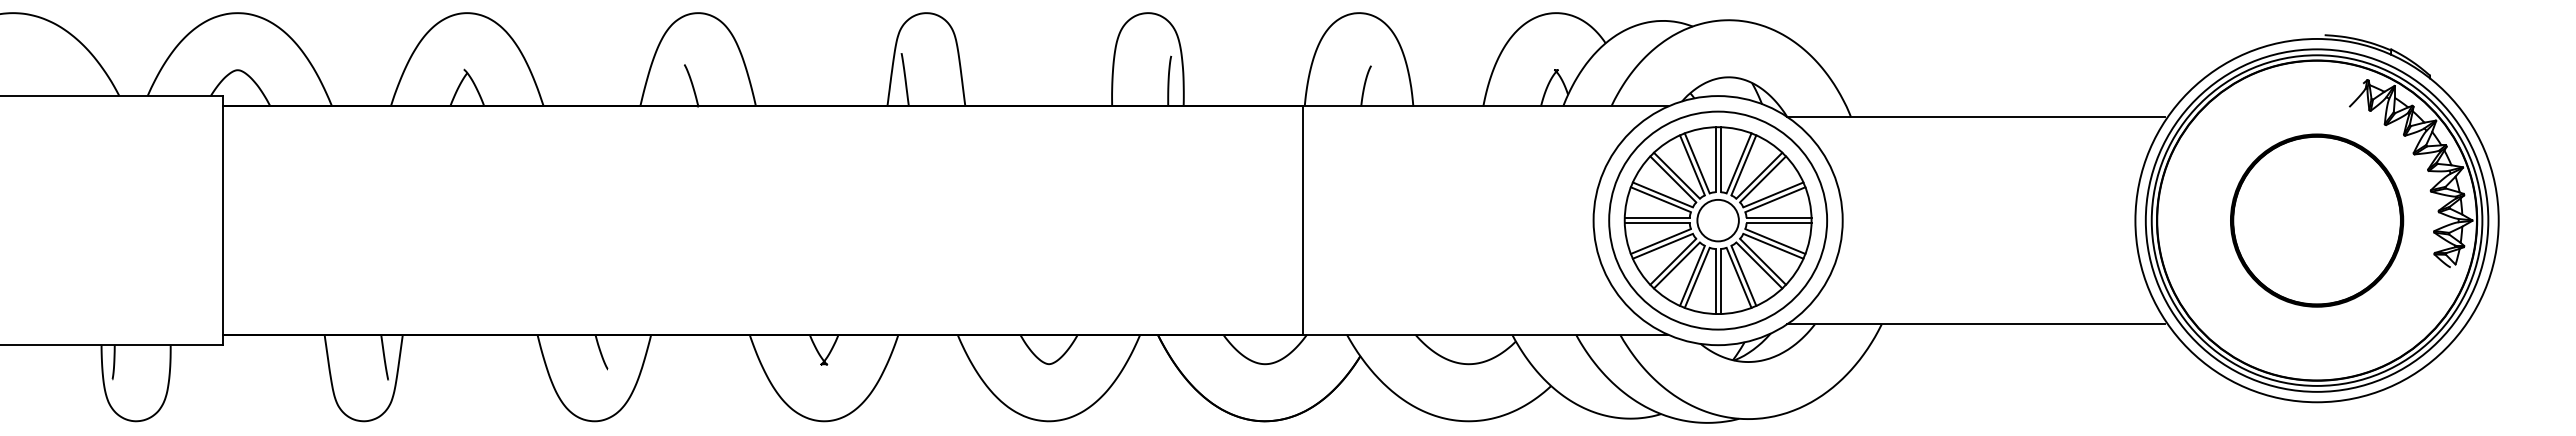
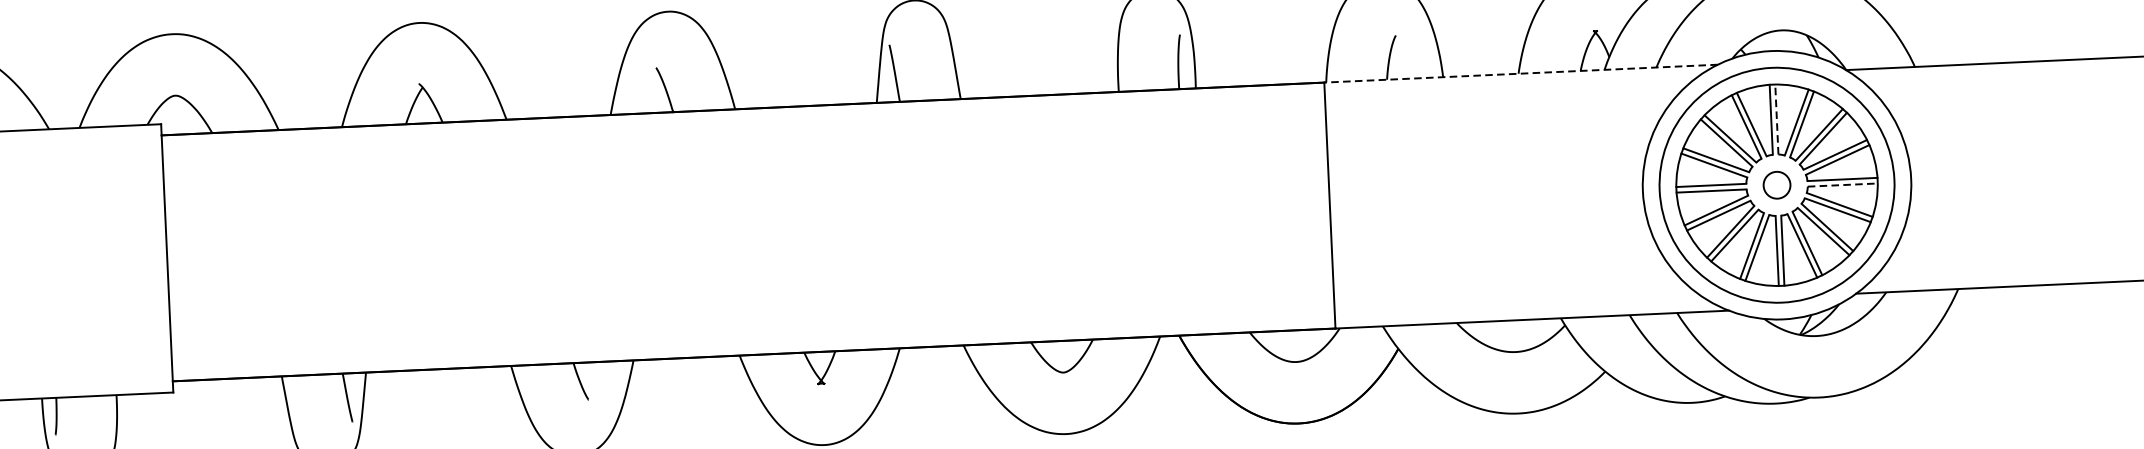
line: (1485, 106) -> (1520, 73), solid -> dashed
line: (1720, 159) -> (1776, 119), solid -> dashed
circle: (1717, 220) -> (1776, 185), size x0.6
line: (1779, 223) -> (1843, 185), solid -> dashed

